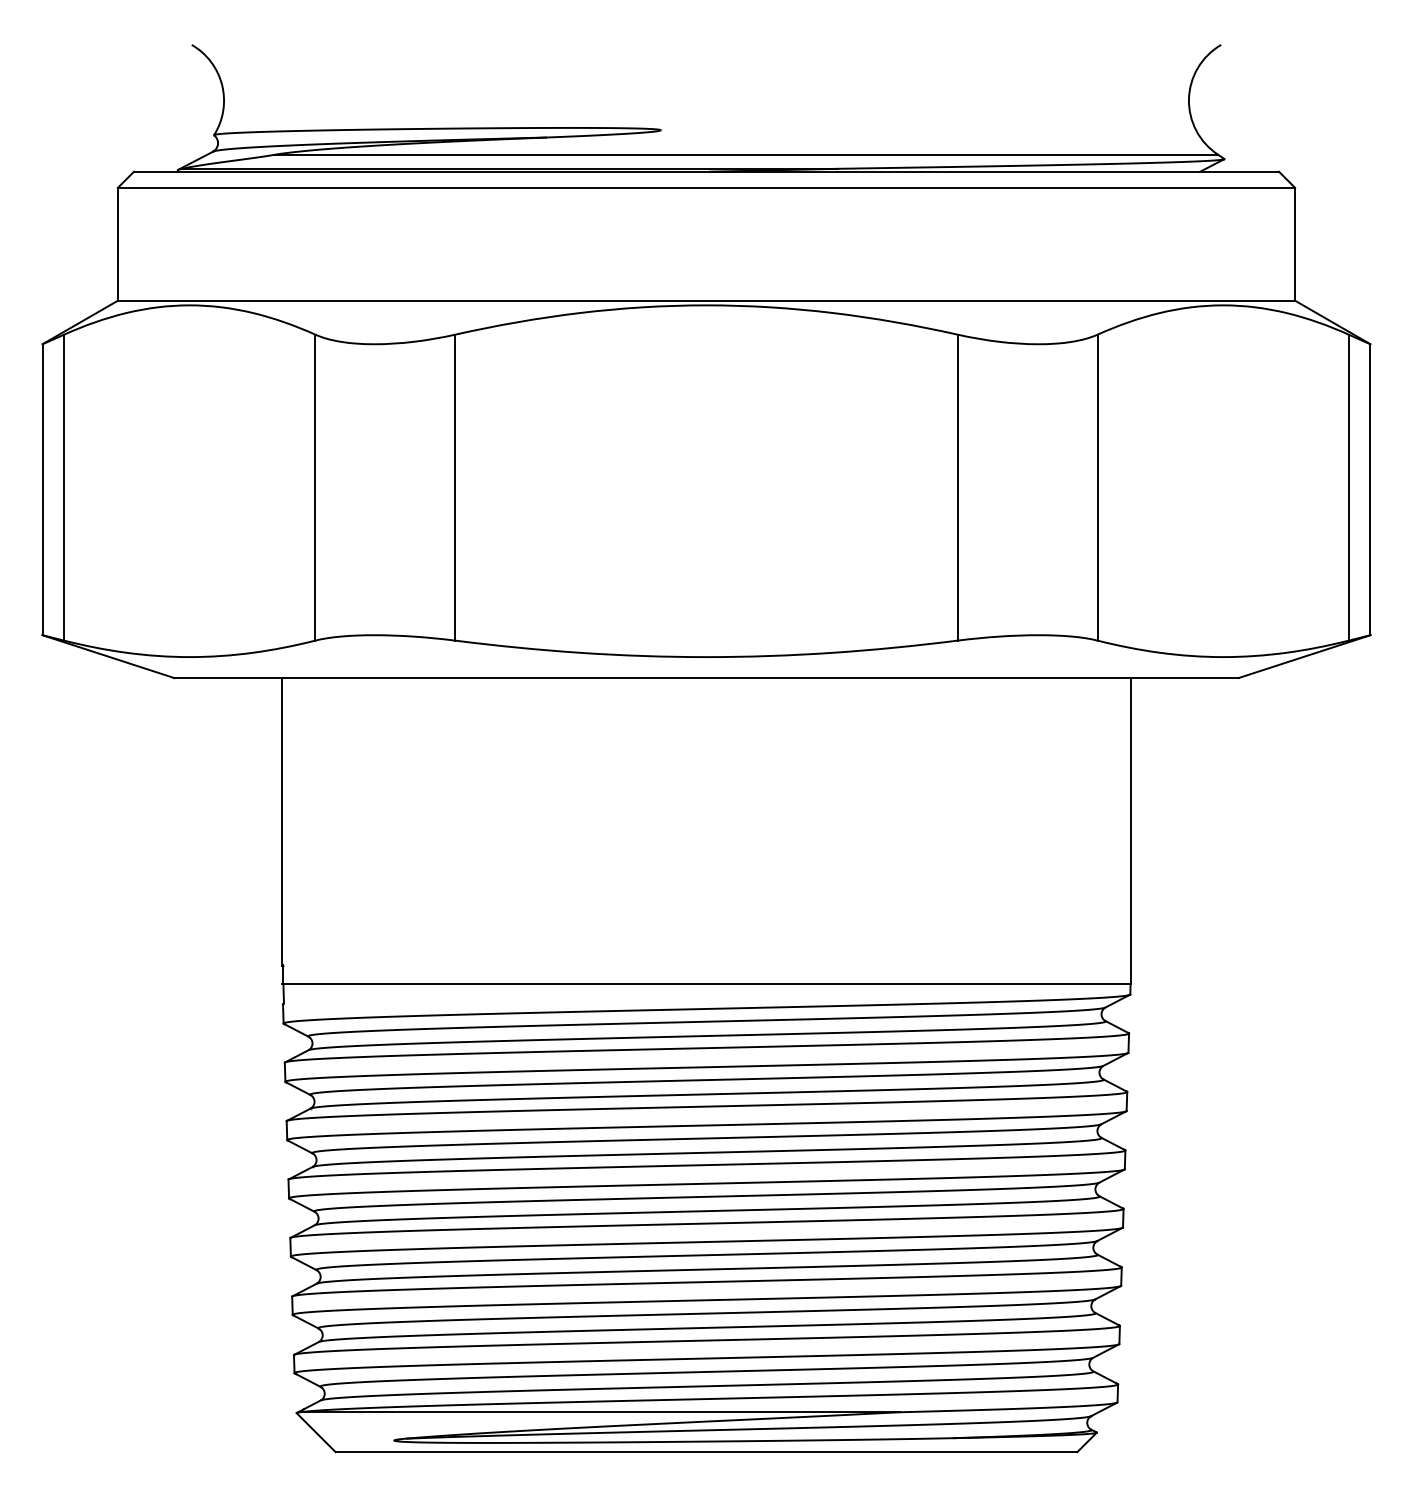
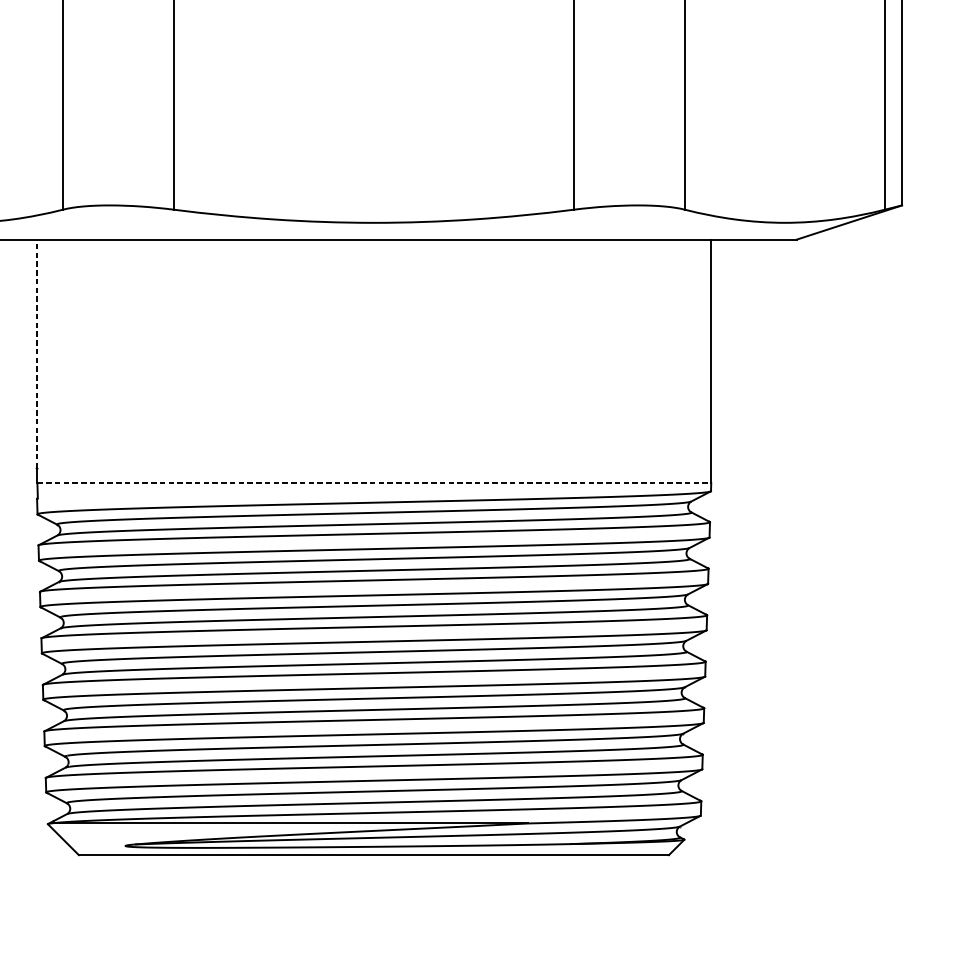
line: (282, 821) -> (36, 353), solid -> dashed
line: (707, 984) -> (374, 483), solid -> dashed

